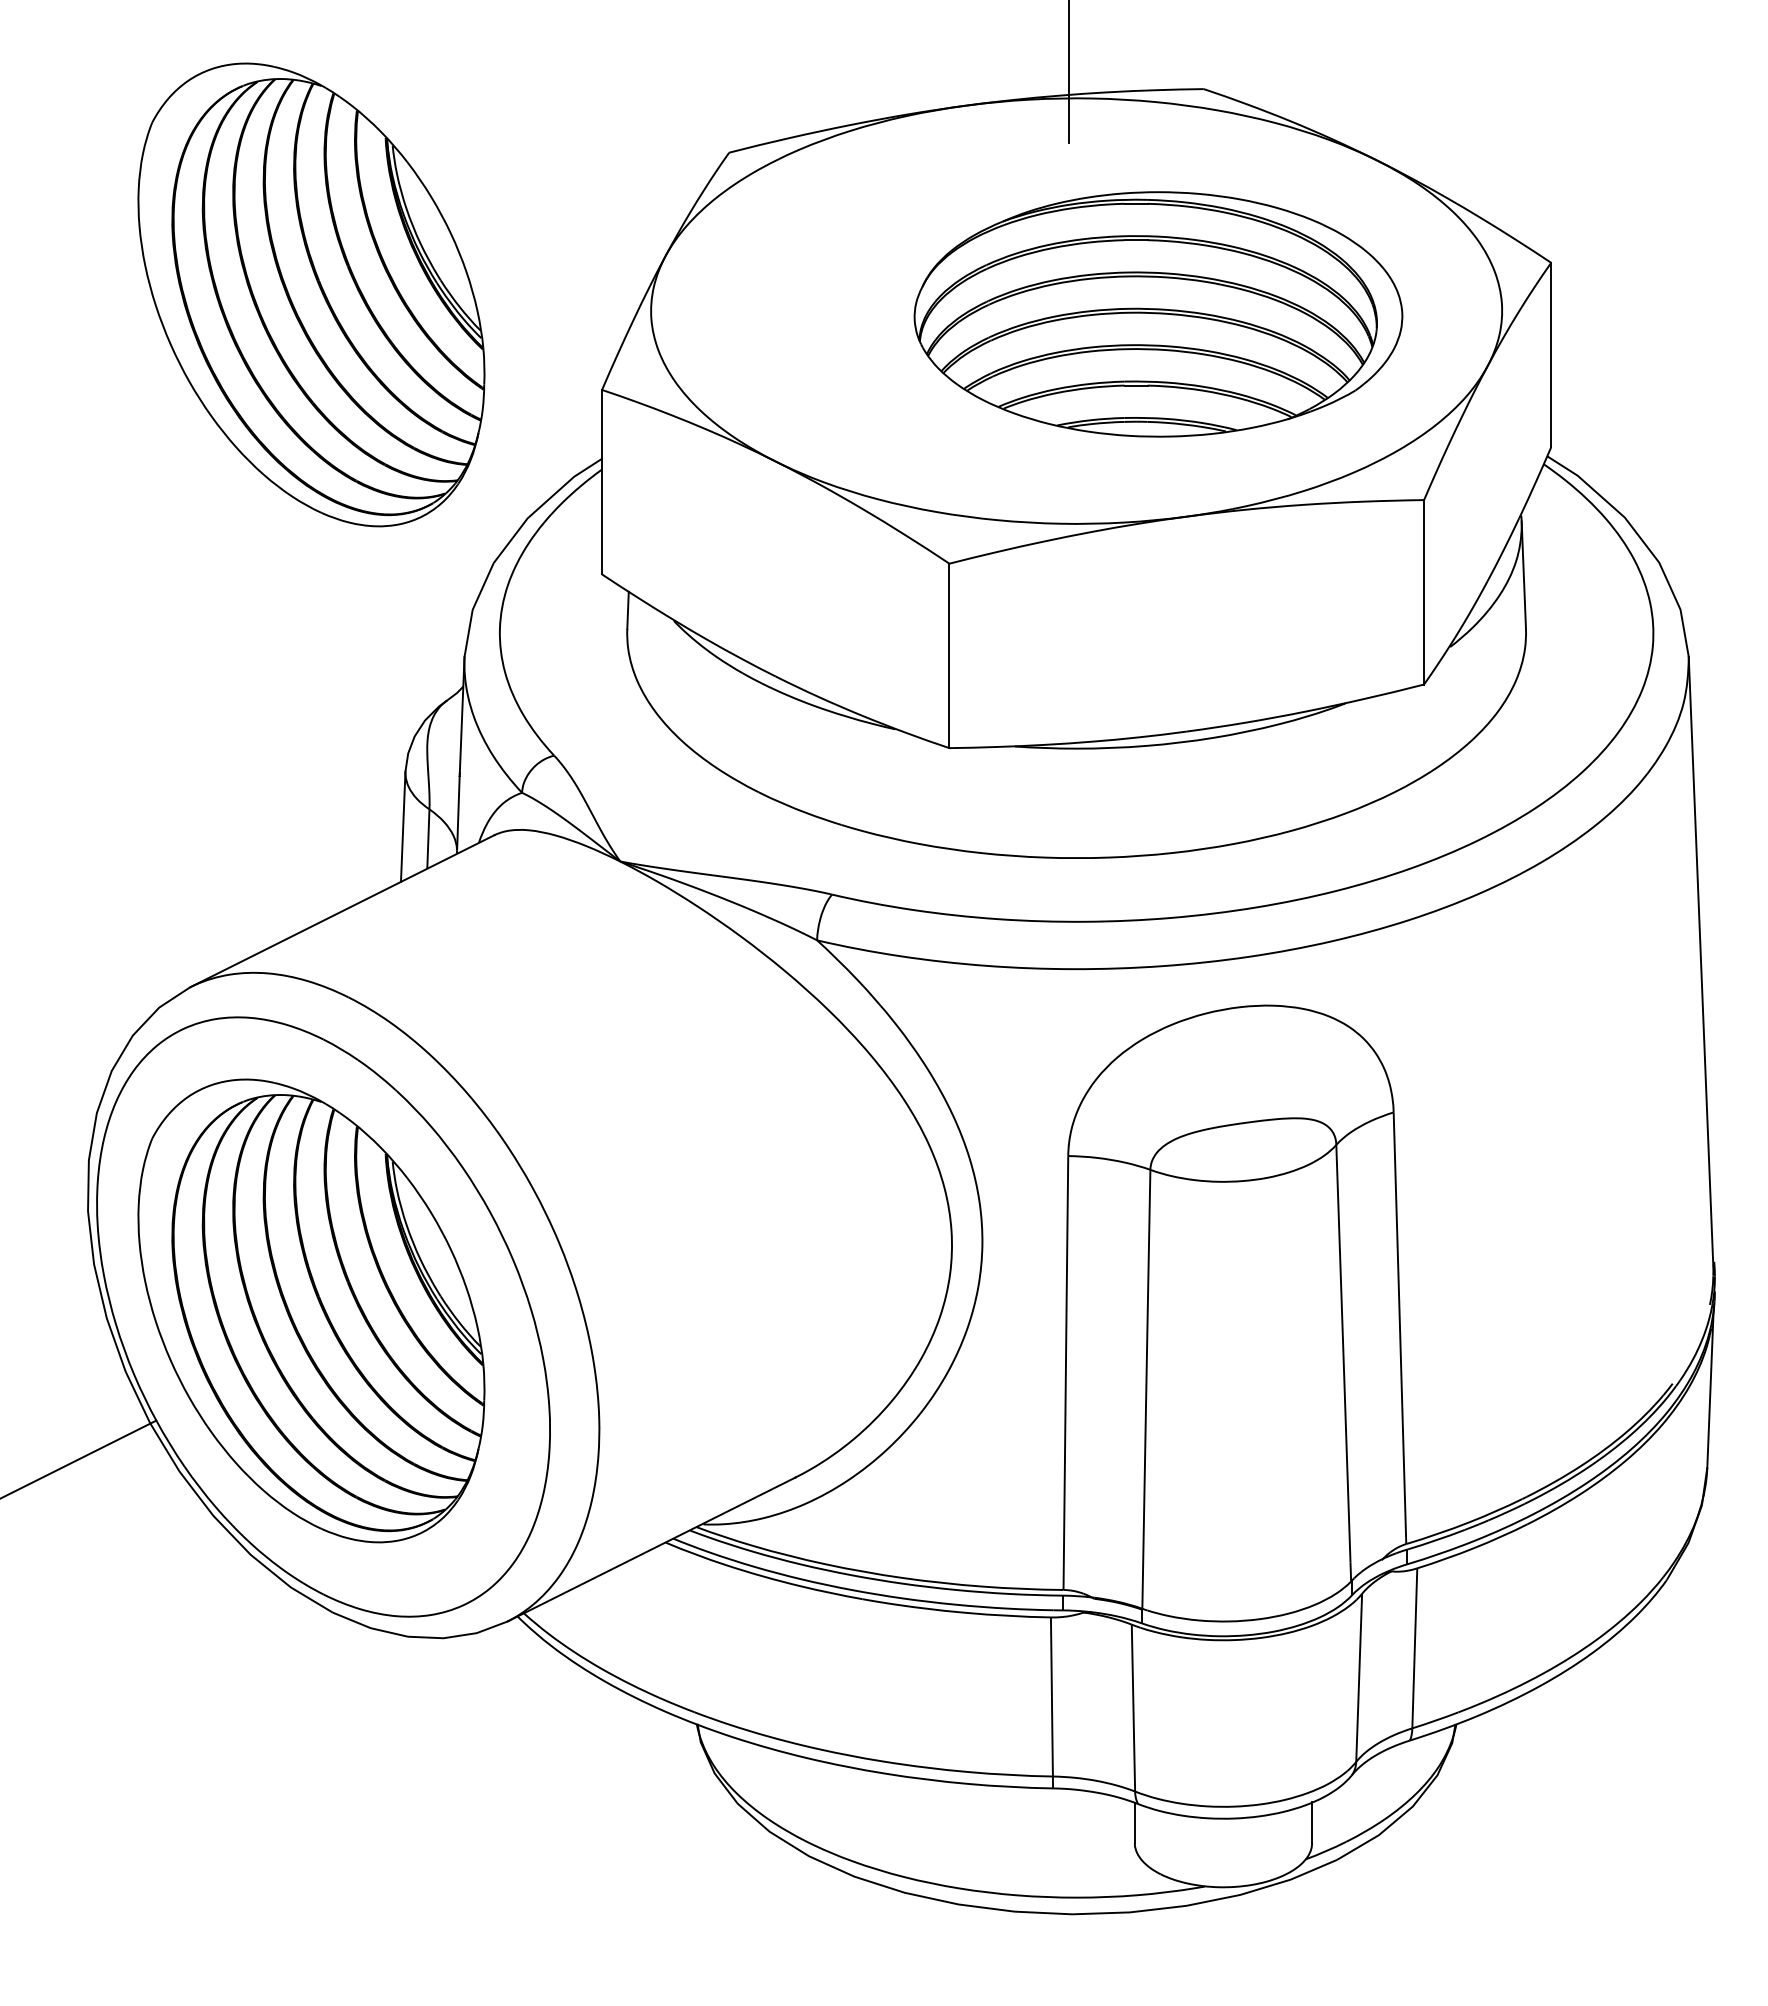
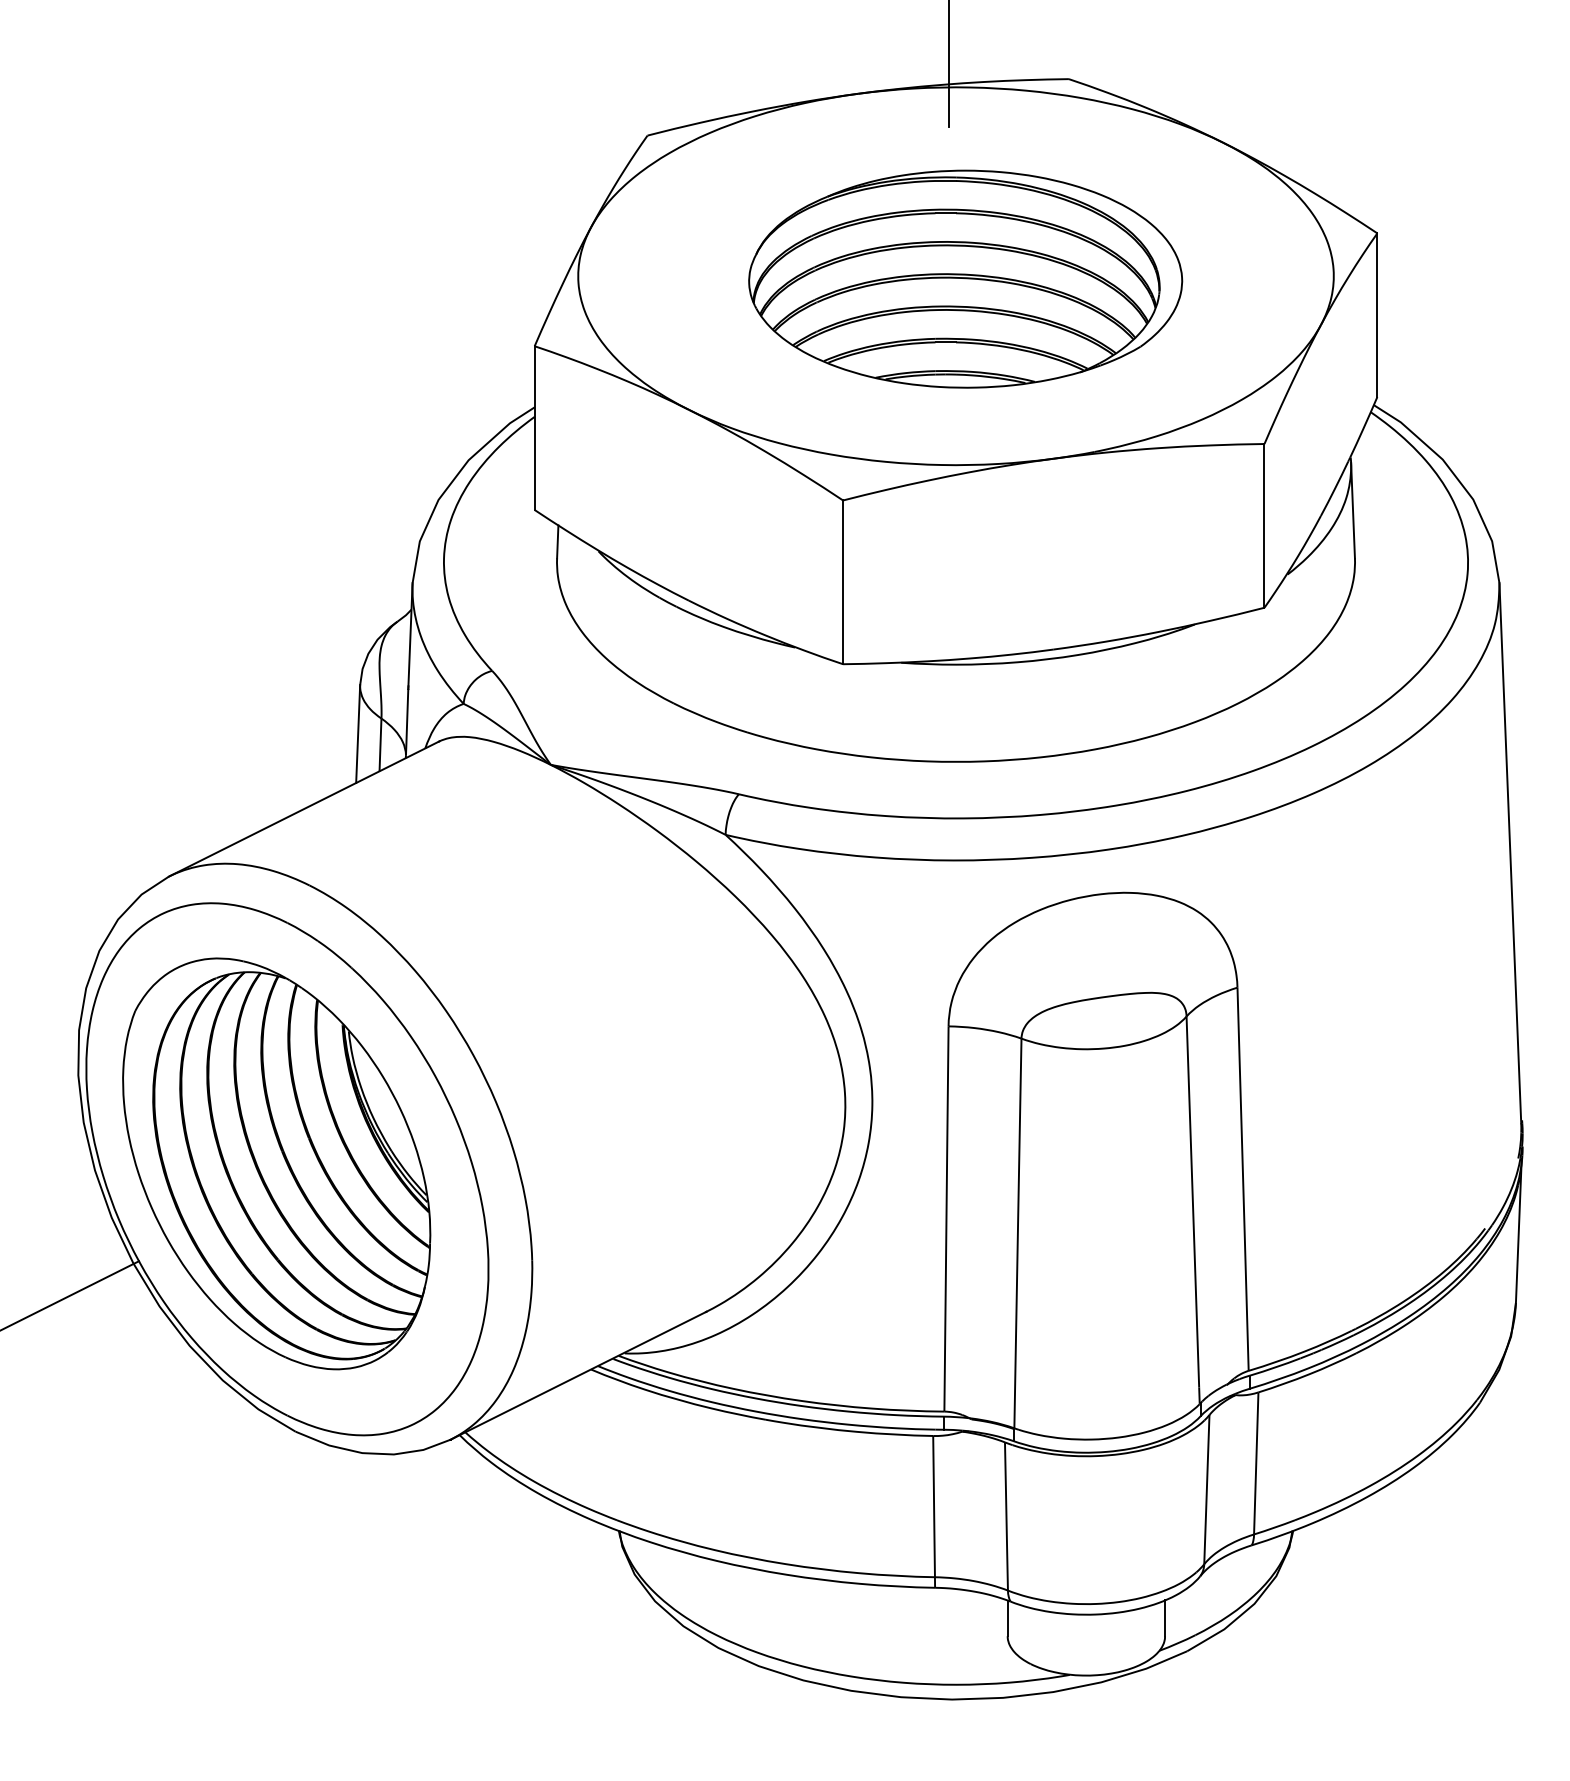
part: (311, 294) -> (276, 261), removed
part: (1158, 314) -> (965, 279), moved

